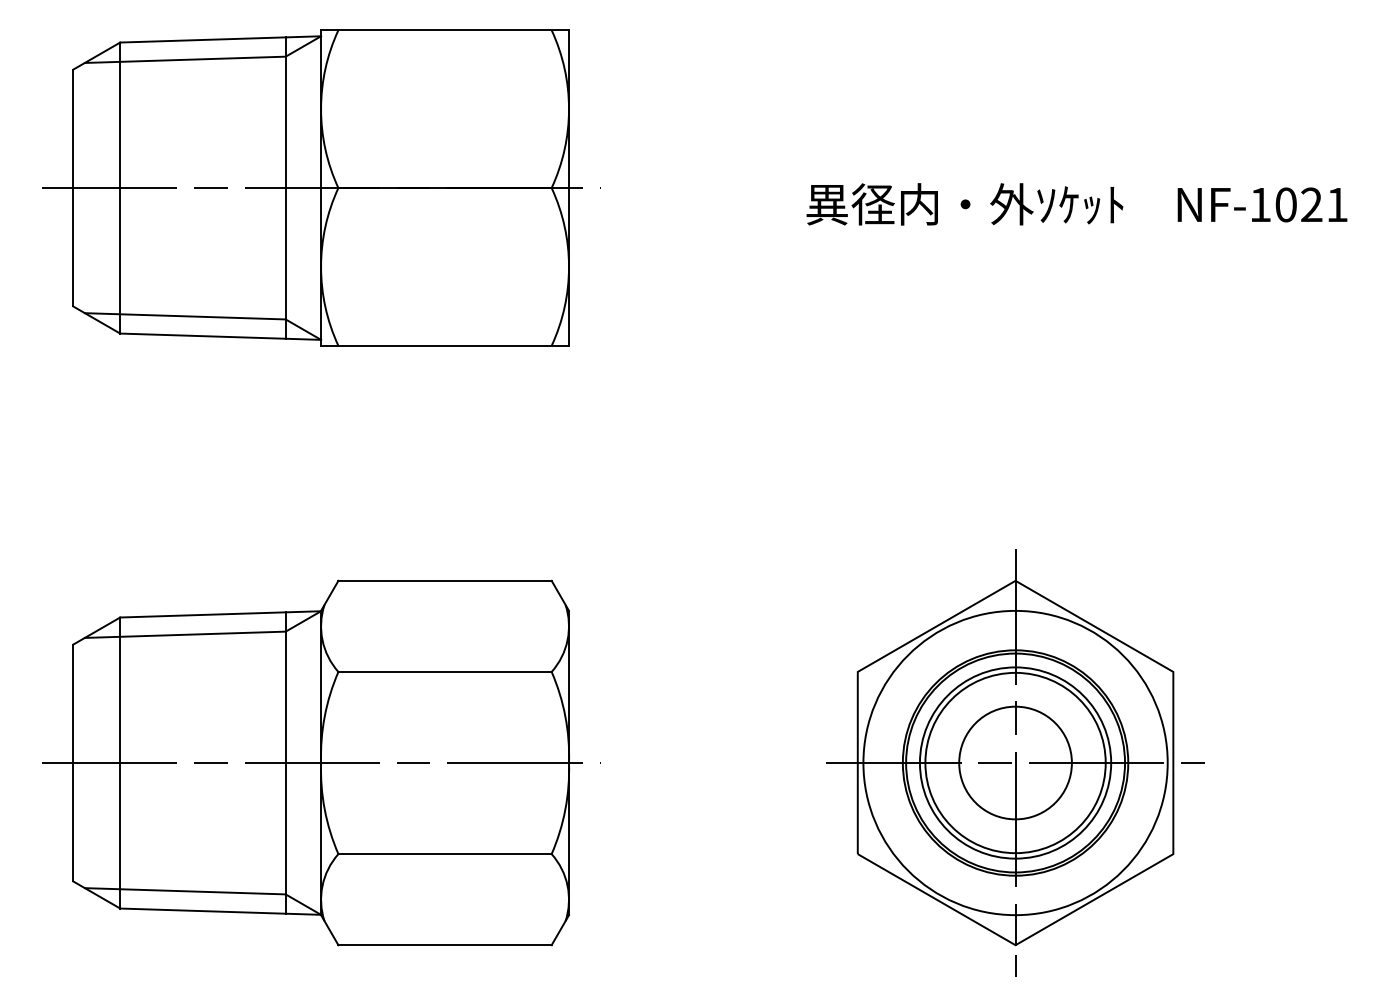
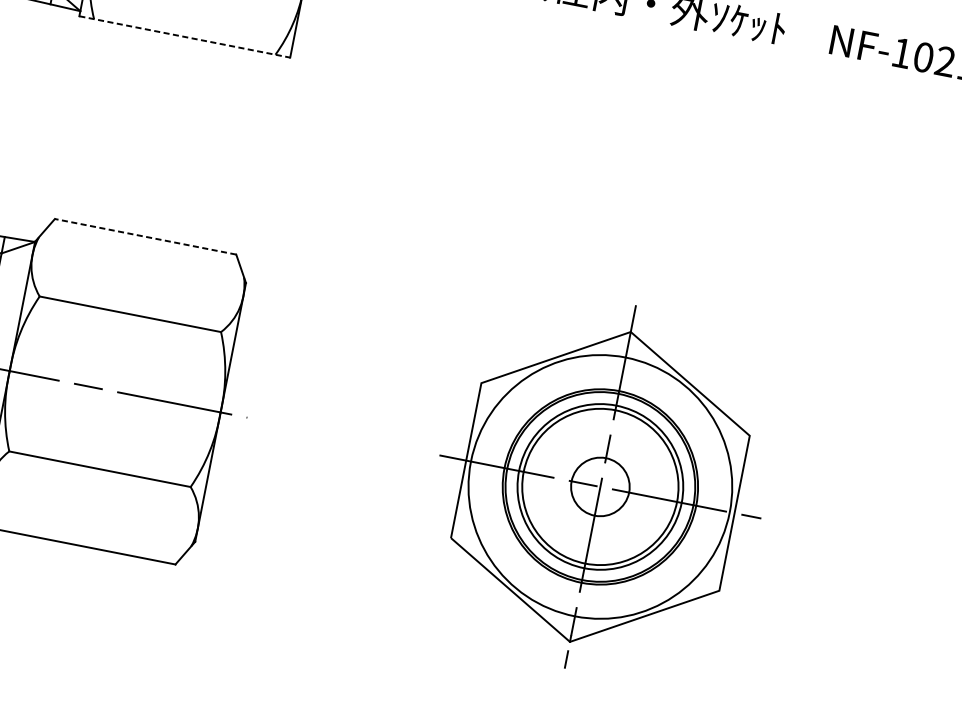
line: (445, 345) -> (185, 36), solid -> dashed
line: (445, 580) -> (146, 236), solid -> dashed
circle: (1015, 762) -> (600, 486), size x0.6

